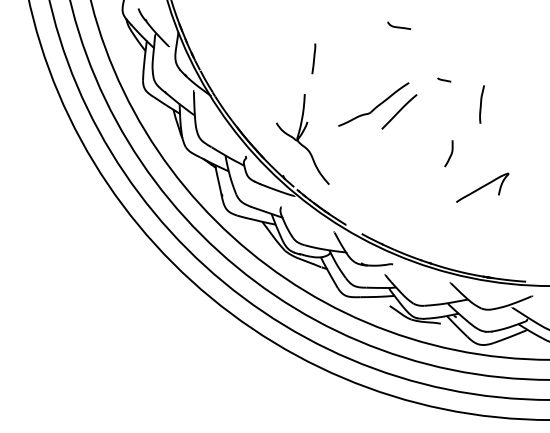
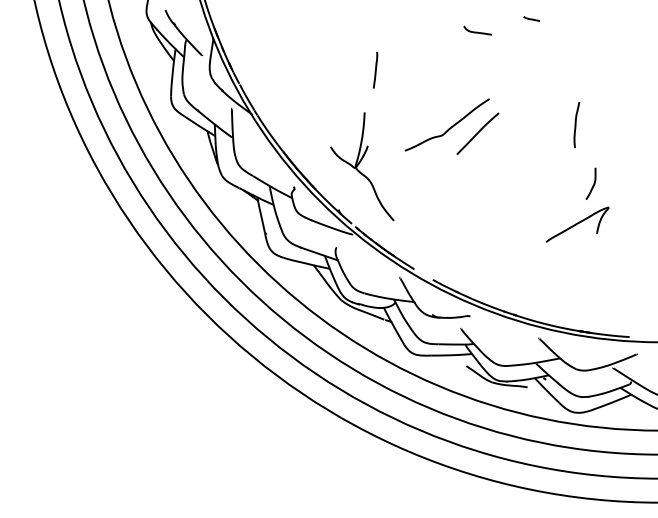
line: (444, 79) -> (531, 18), moved
curve: (450, 153) -> (592, 183), moved

